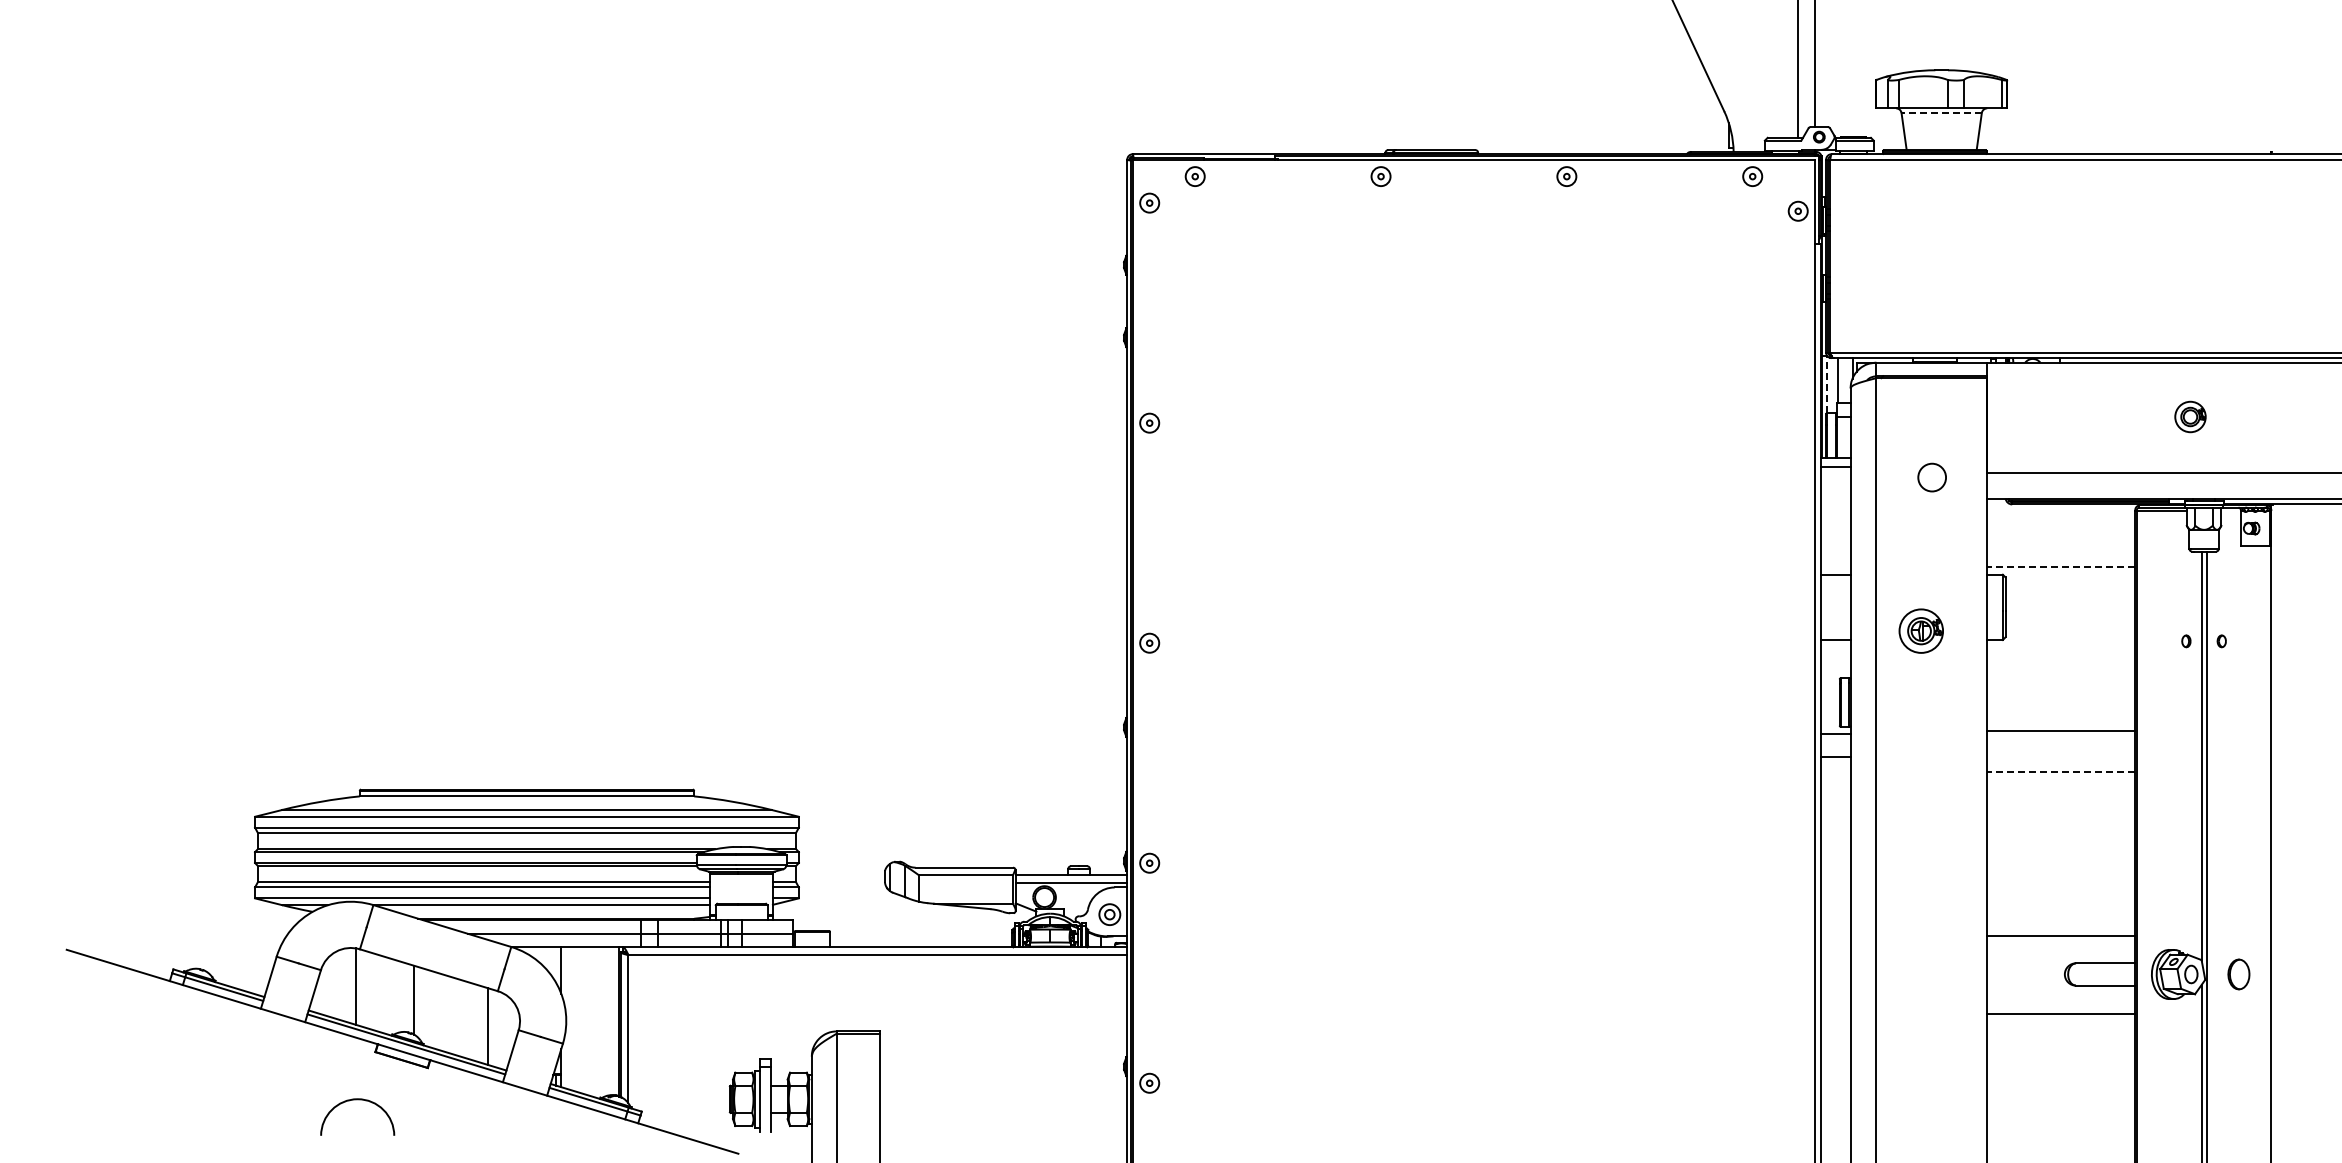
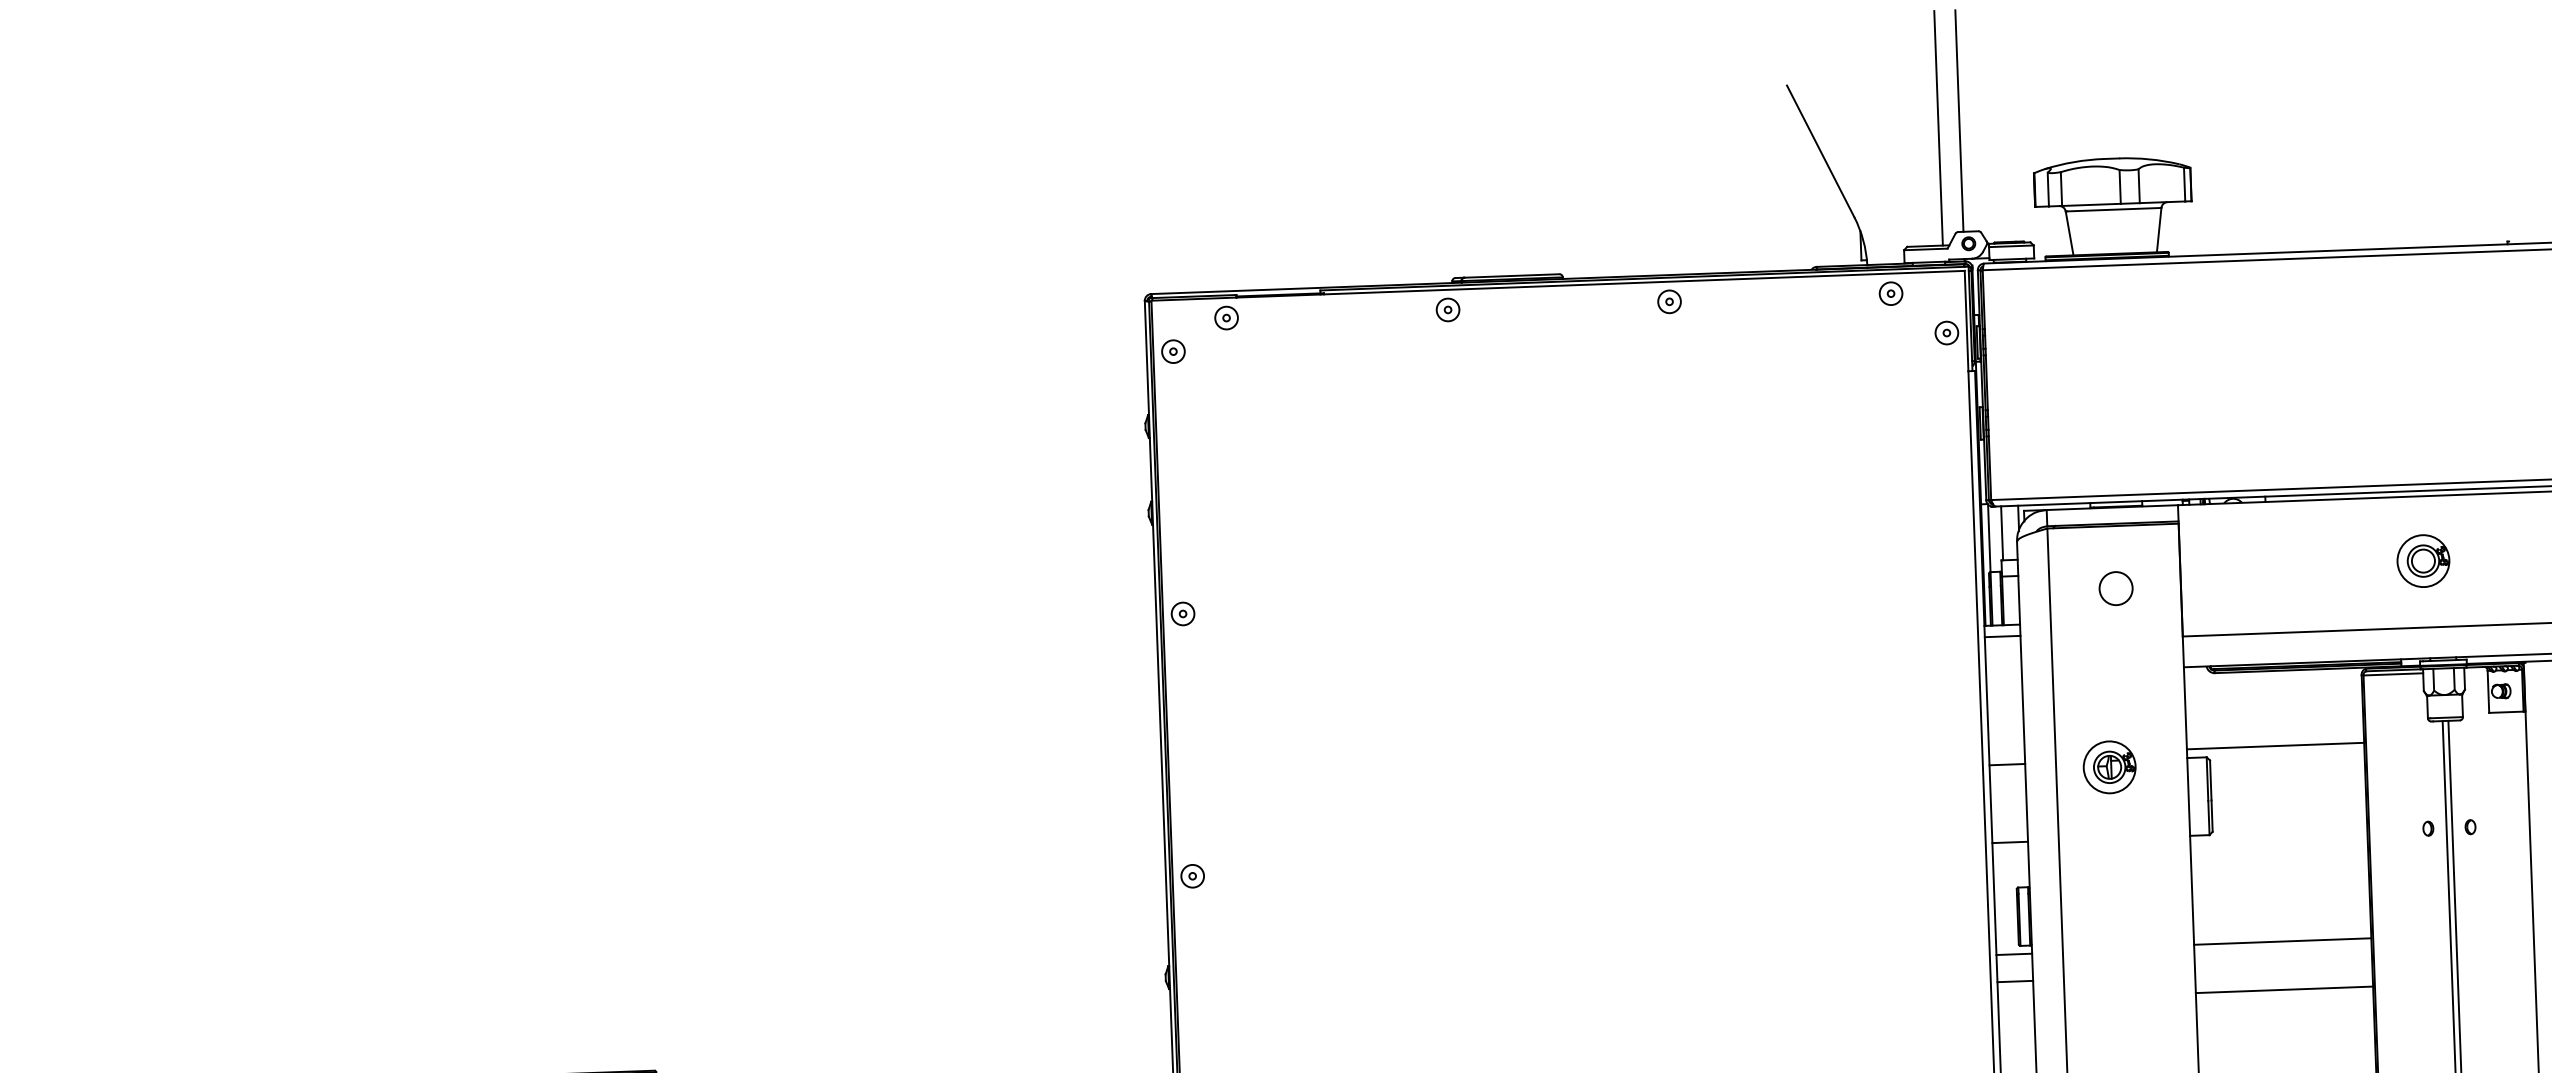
line: (1942, 113) -> (2114, 210), dashed -> solid
line: (1827, 384) -> (1989, 538), dashed -> solid
part: (2190, 416) -> (2423, 560), size x1.43
circle: (1931, 477) -> (2115, 588), moved
line: (2060, 567) -> (2275, 746), dashed -> solid
part: (1920, 630) -> (2108, 766), moved
line: (2060, 771) -> (2283, 989), dashed -> solid

